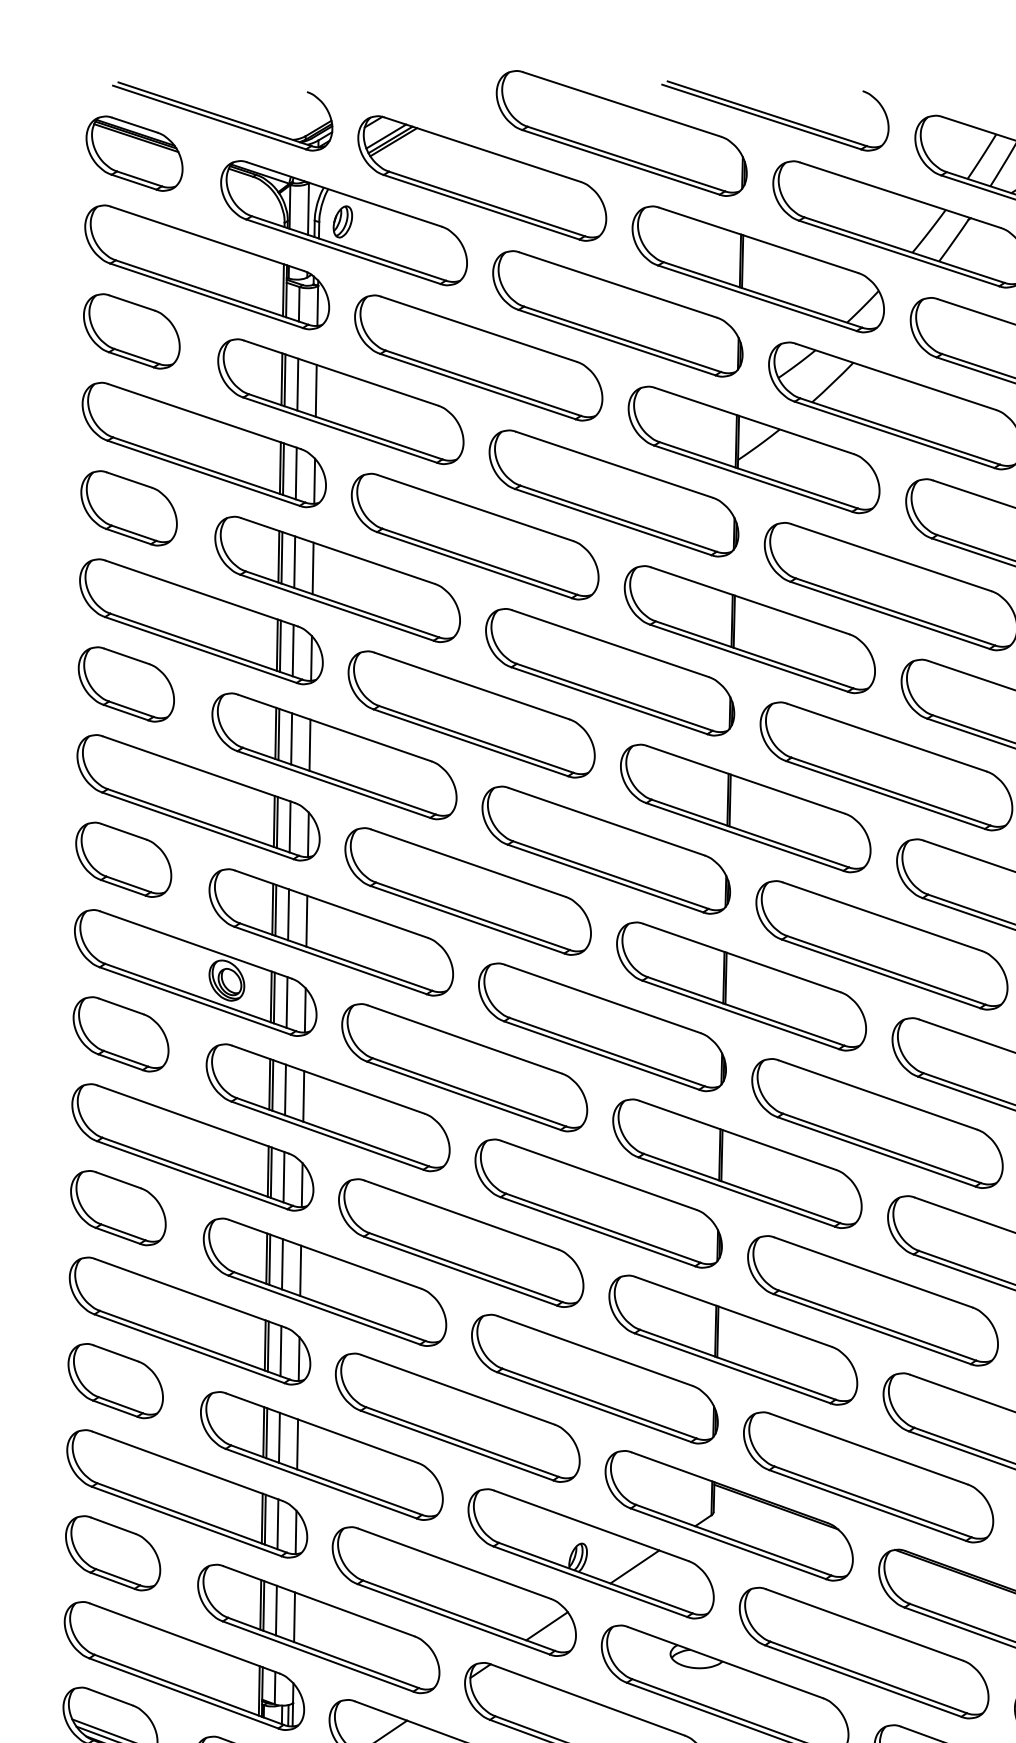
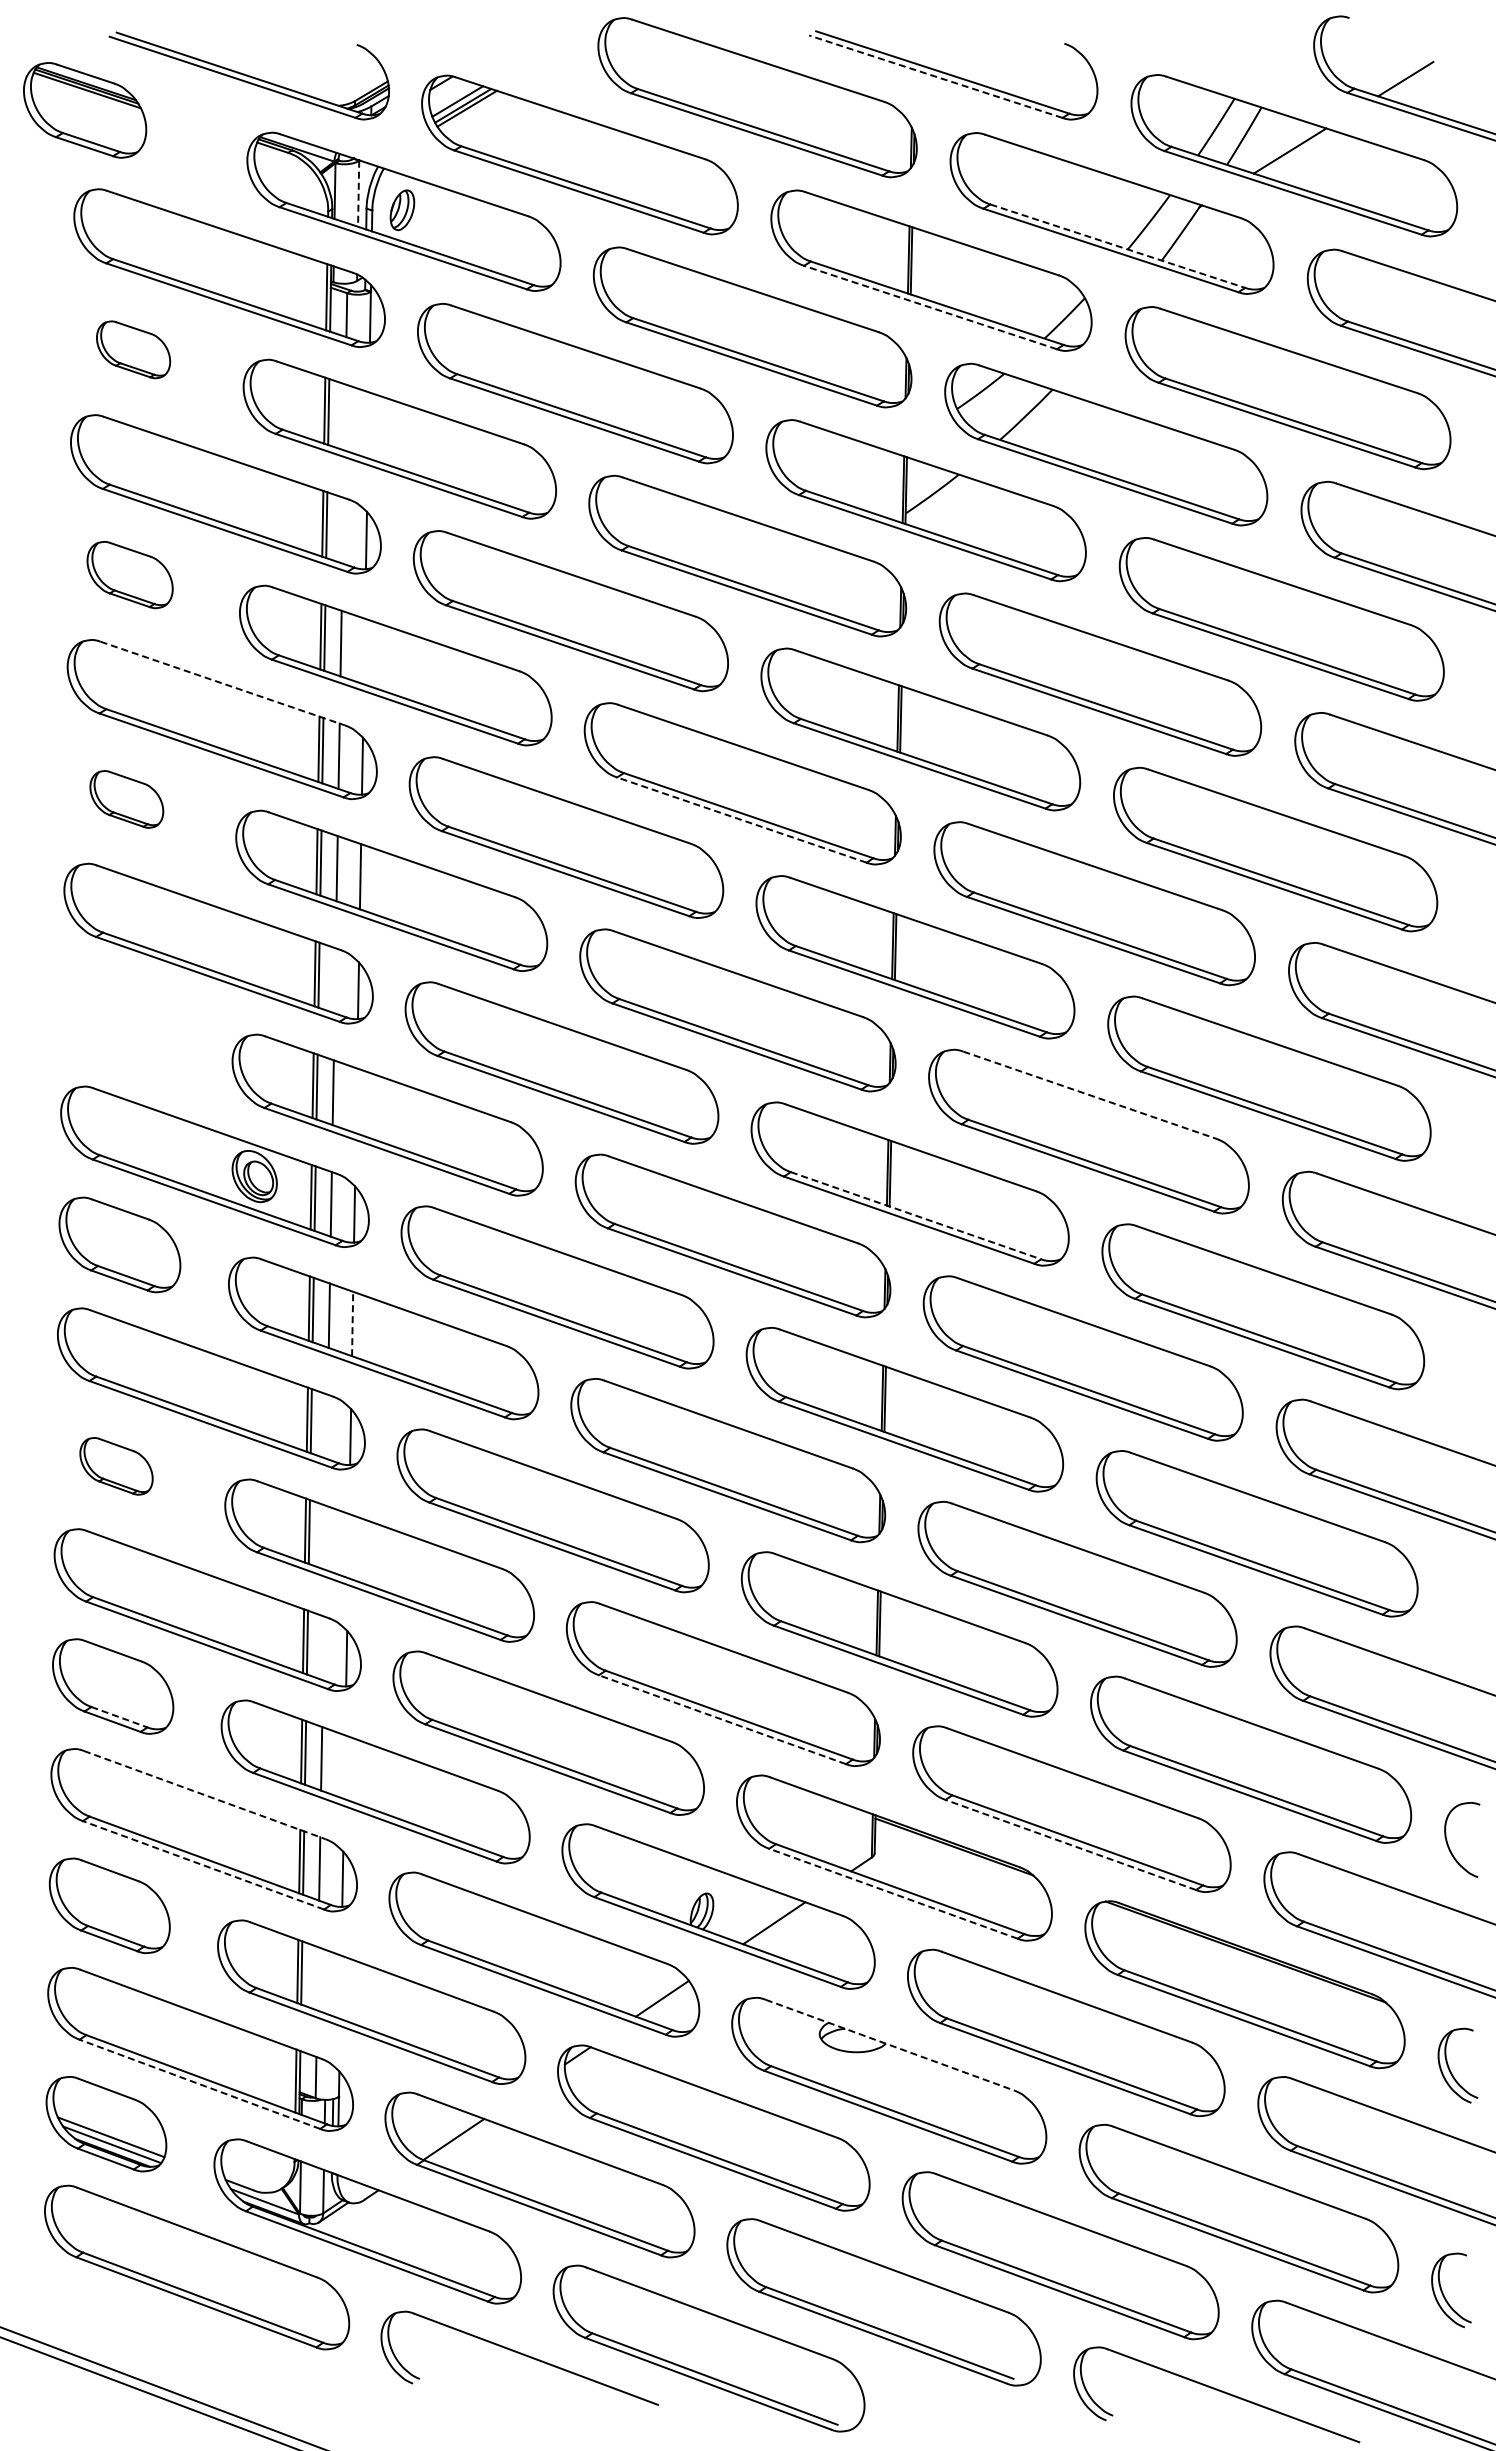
line: (761, 116) -> (935, 76), solid -> dashed
part: (134, 153) -> (85, 110), moved
line: (308, 209) -> (358, 194), solid -> dashed
line: (905, 250) -> (1118, 246), solid -> dashed
line: (756, 298) -> (929, 307), solid -> dashed
part: (131, 331) -> (133, 349), size x0.6
line: (297, 384) -> (344, 417), removed
line: (316, 390) -> (368, 425), removed
line: (295, 473) -> (342, 530), removed
part: (128, 507) -> (129, 574), size x0.7
line: (313, 568) -> (364, 651), removed
line: (202, 593) -> (223, 683), solid -> dashed
part: (126, 684) -> (126, 799), size x0.6
line: (609, 701) -> (741, 820), solid -> dashed
line: (289, 826) -> (334, 980), removed
part: (123, 859) -> (122, 1022), removed
line: (882, 917) -> (1089, 1095), solid -> dashed
line: (306, 920) -> (356, 1100), removed
line: (746, 1011) -> (916, 1215), solid -> dashed
line: (303, 1096) -> (352, 1323), solid -> dashed
line: (283, 1176) -> (326, 1426), removed
part: (118, 1208) -> (116, 1466), size x0.6
line: (282, 1264) -> (325, 1537), removed
line: (300, 1271) -> (348, 1546), removed
line: (280, 1351) -> (323, 1648), removed
line: (120, 1405) -> (119, 1717), solid -> dashed
line: (593, 1406) -> (721, 1719), solid -> dashed
line: (297, 1444) -> (344, 1767), removed
line: (188, 1466) -> (205, 1795), solid -> dashed
line: (867, 1505) -> (1070, 1844), solid -> dashed
line: (186, 1521) -> (203, 1865), solid -> dashed
line: (727, 1543) -> (892, 1893), solid -> dashed
line: (276, 1610) -> (317, 1978), removed
line: (294, 1616) -> (340, 1986), removed
line: (726, 1662) -> (890, 2045), solid -> dashed
line: (183, 1693) -> (199, 2084), solid -> dashed

